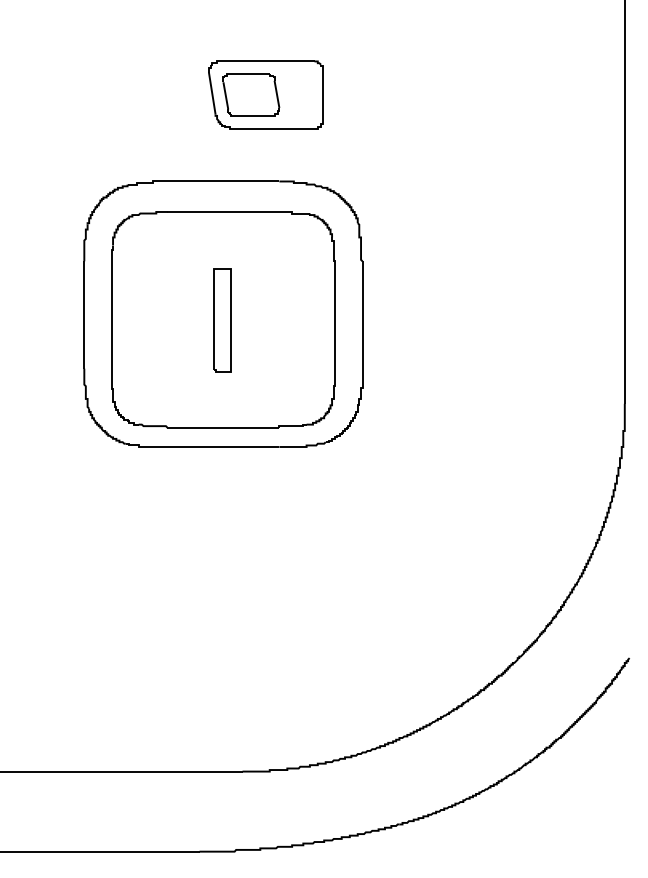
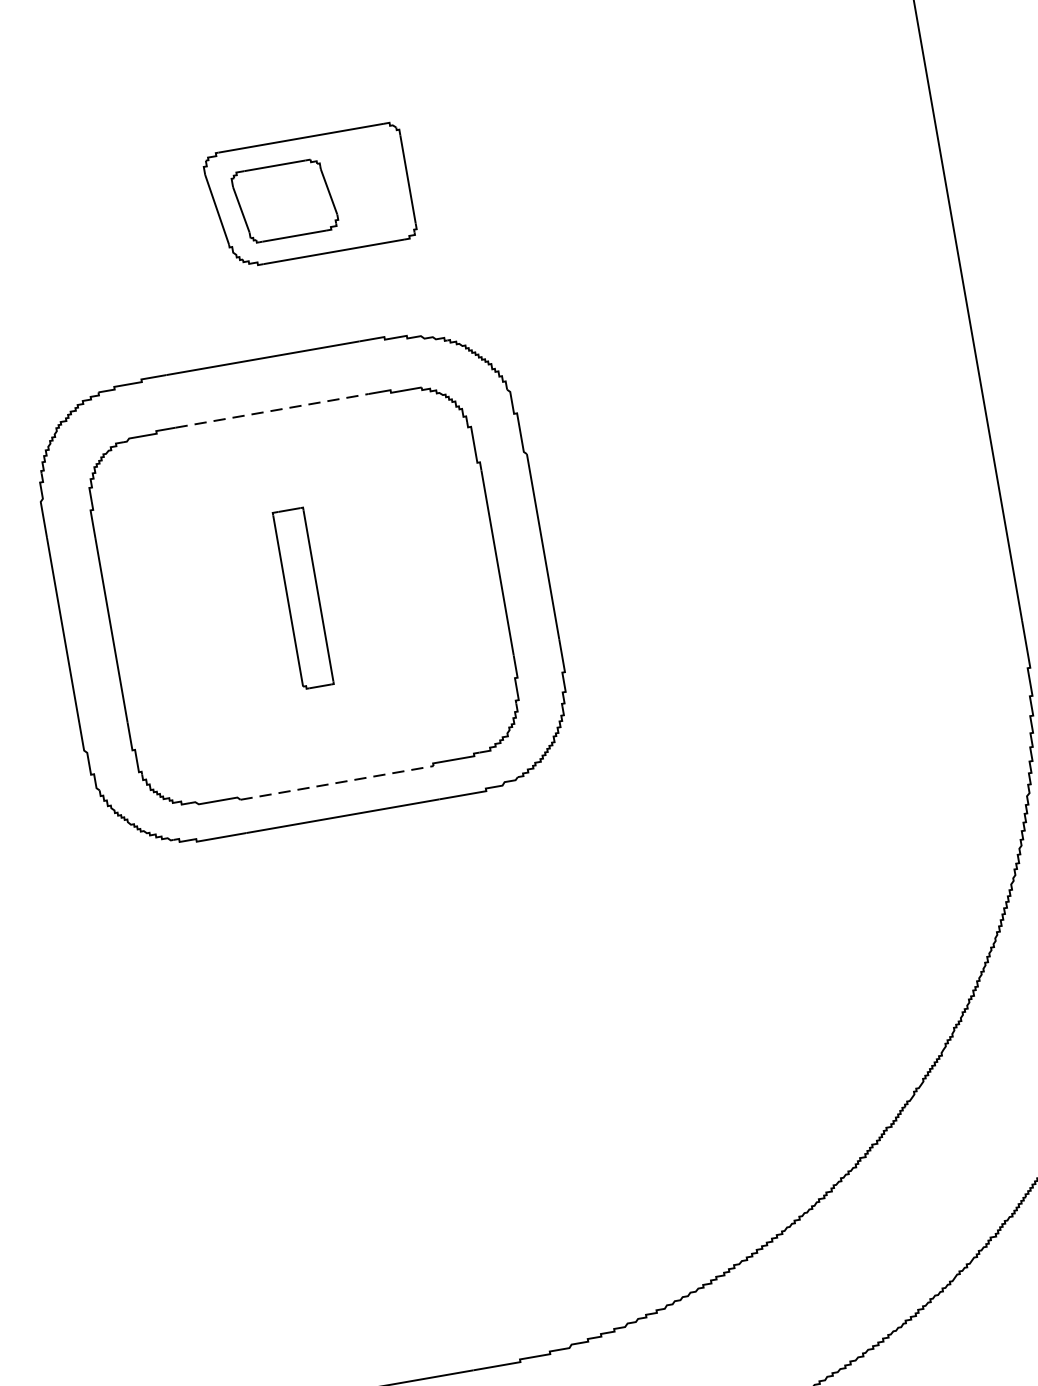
line: (223, 211) -> (272, 410), solid -> dashed
line: (223, 427) -> (337, 782), solid -> dashed

